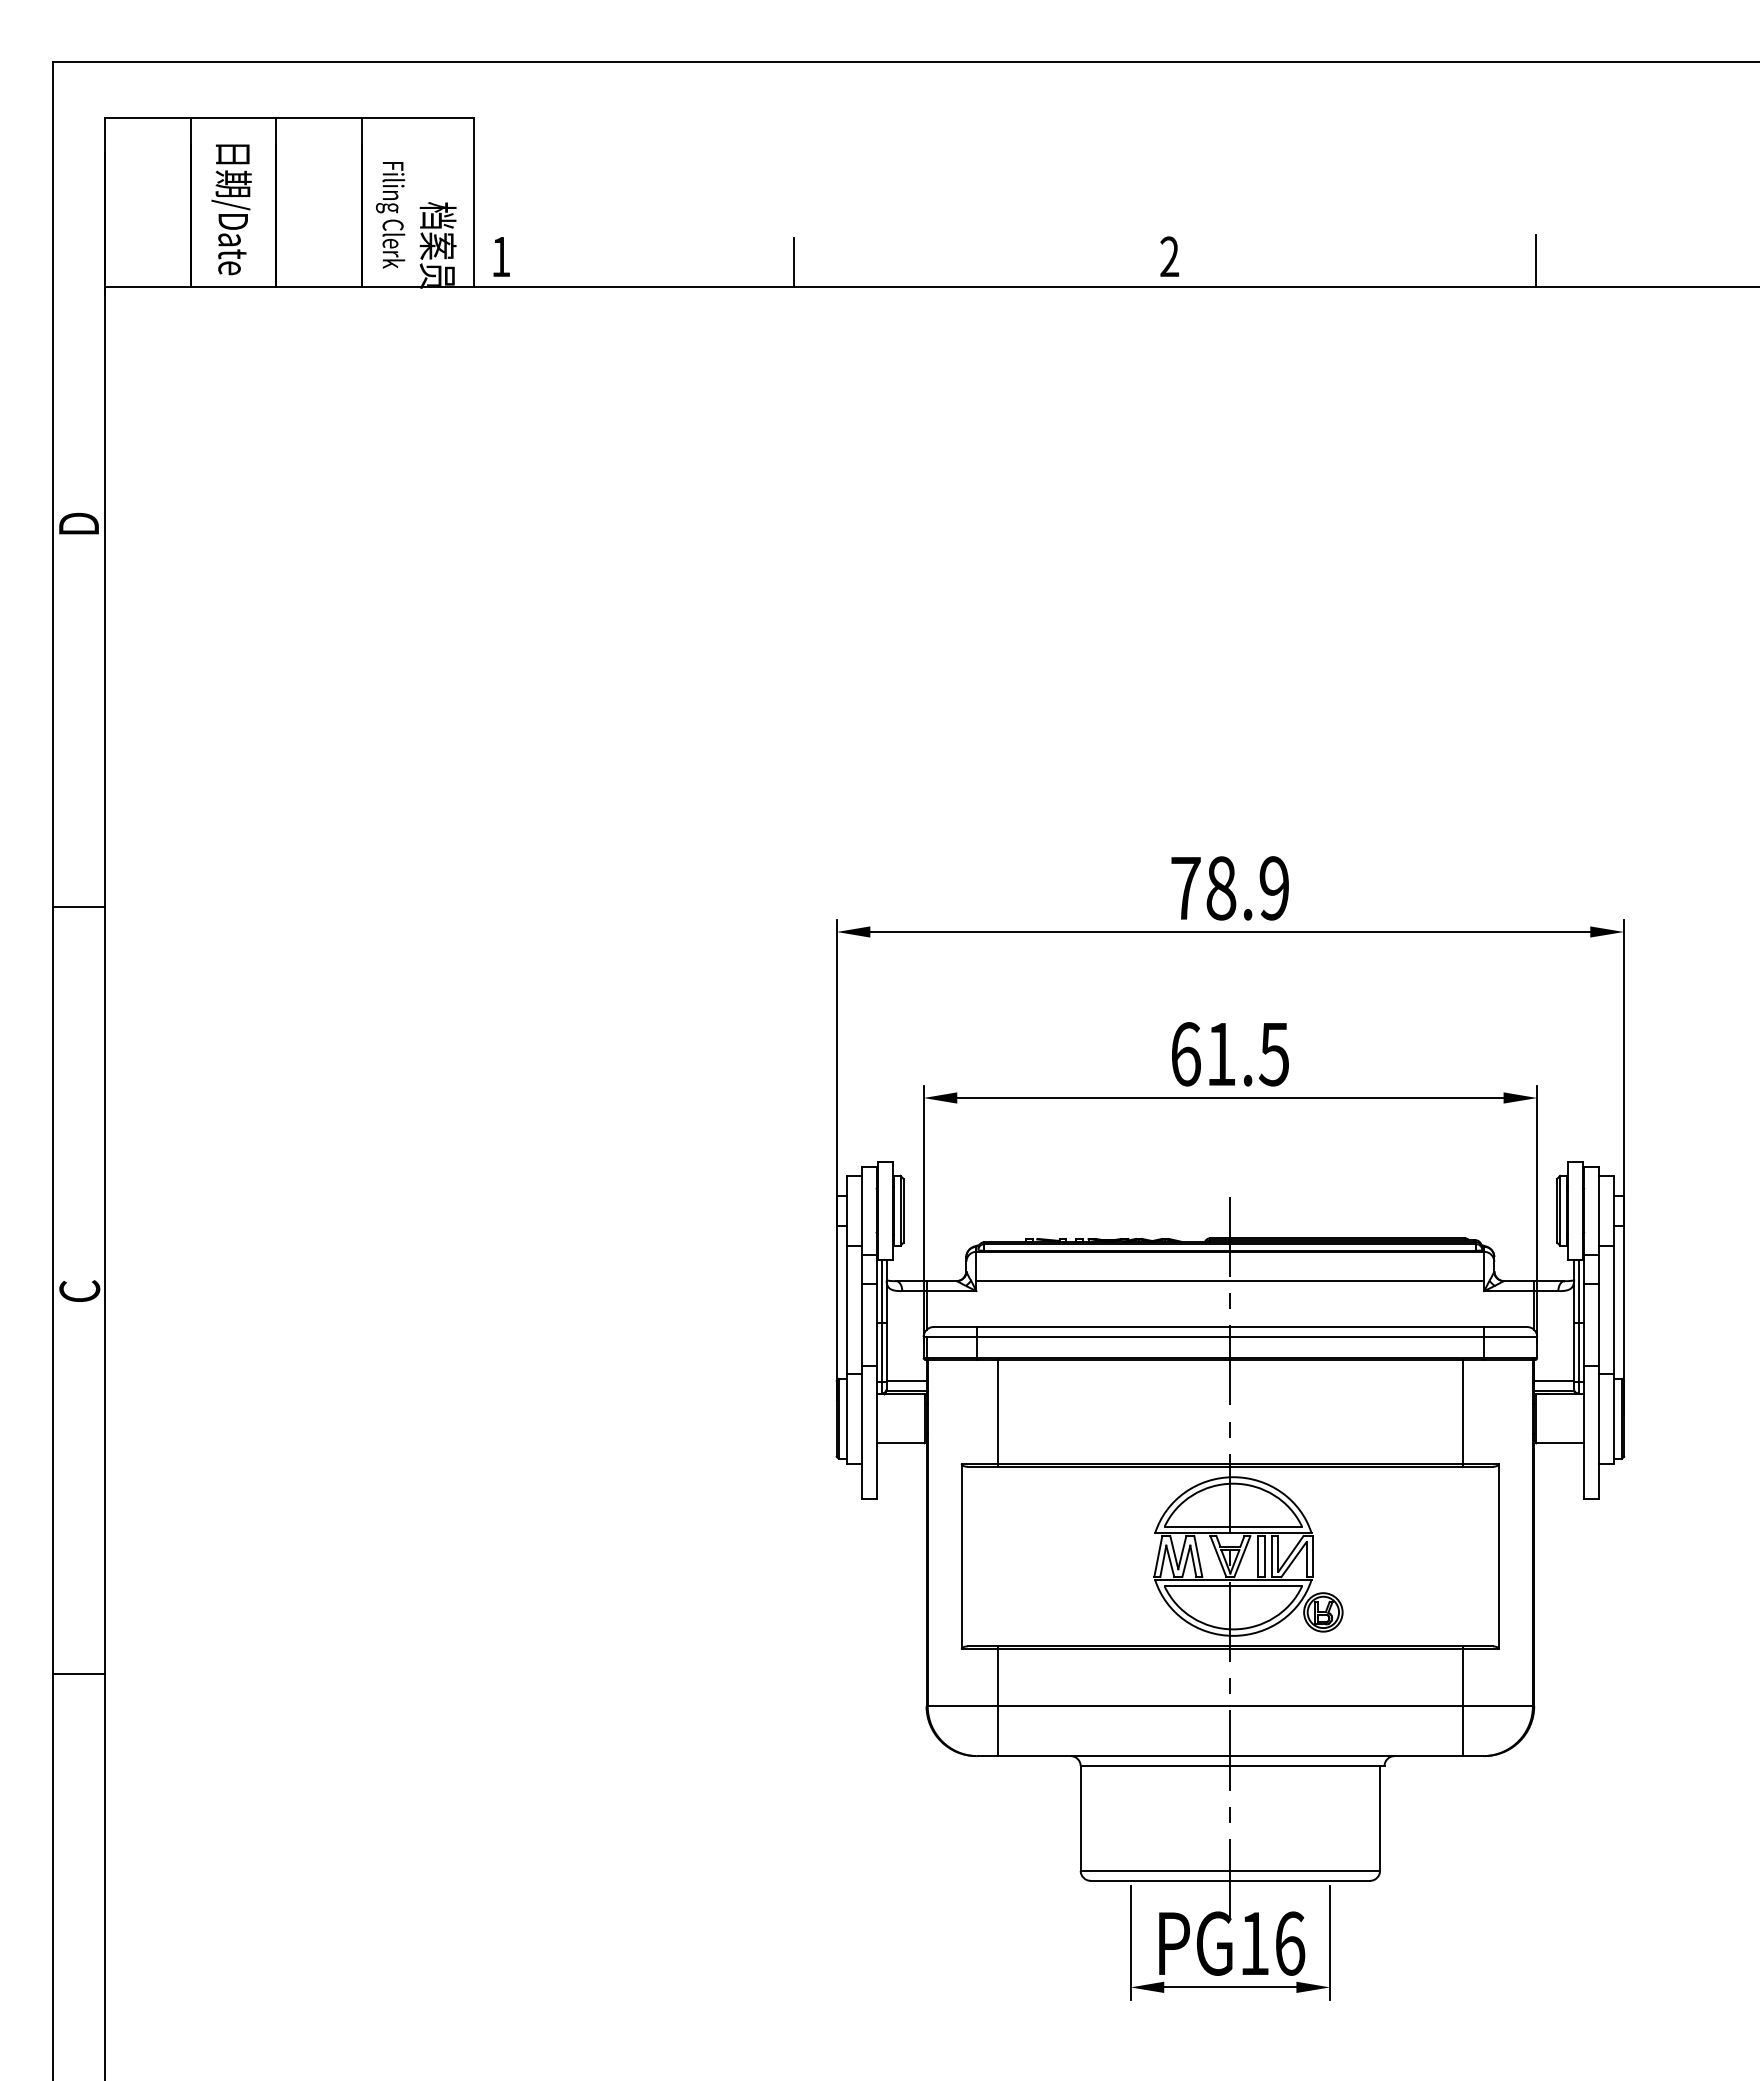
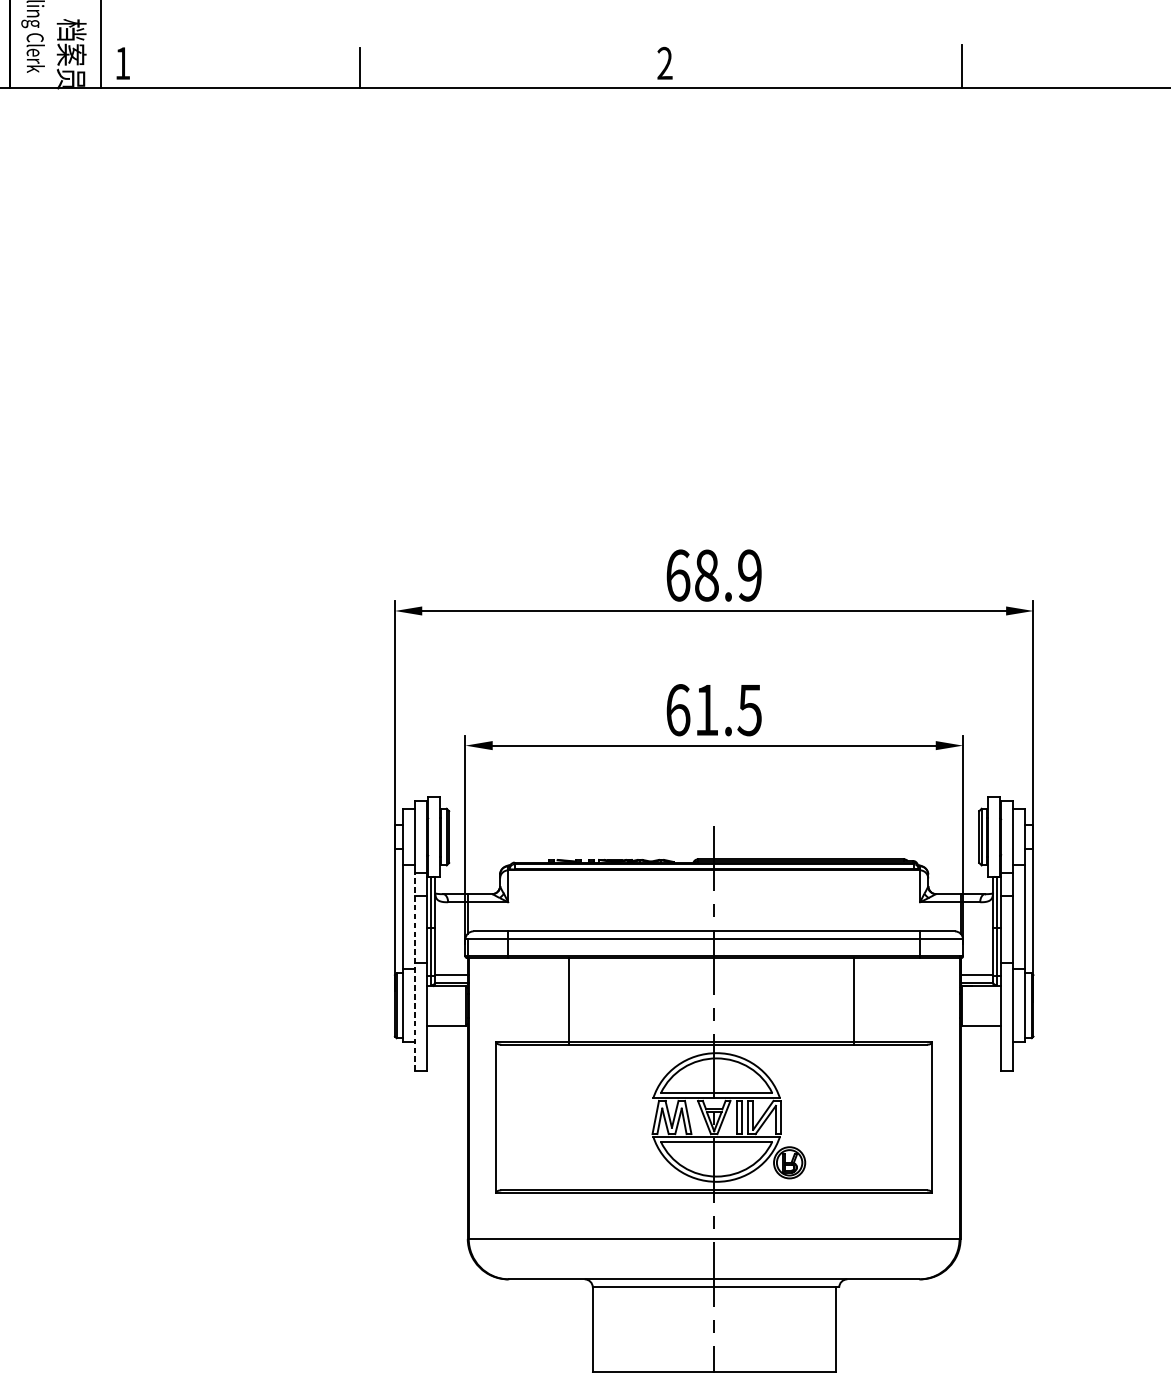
text: (1185, 888) -> (677, 575), 78.9 -> 68.9
line: (1229, 1280) -> (713, 893), removed
line: (861, 1376) -> (415, 971), solid -> dashed
line: (997, 1412) -> (569, 1000), moved
line: (1463, 1412) -> (854, 1000), moved
line: (997, 1701) -> (525, 1235), removed
line: (1463, 1701) -> (903, 1235), removed

